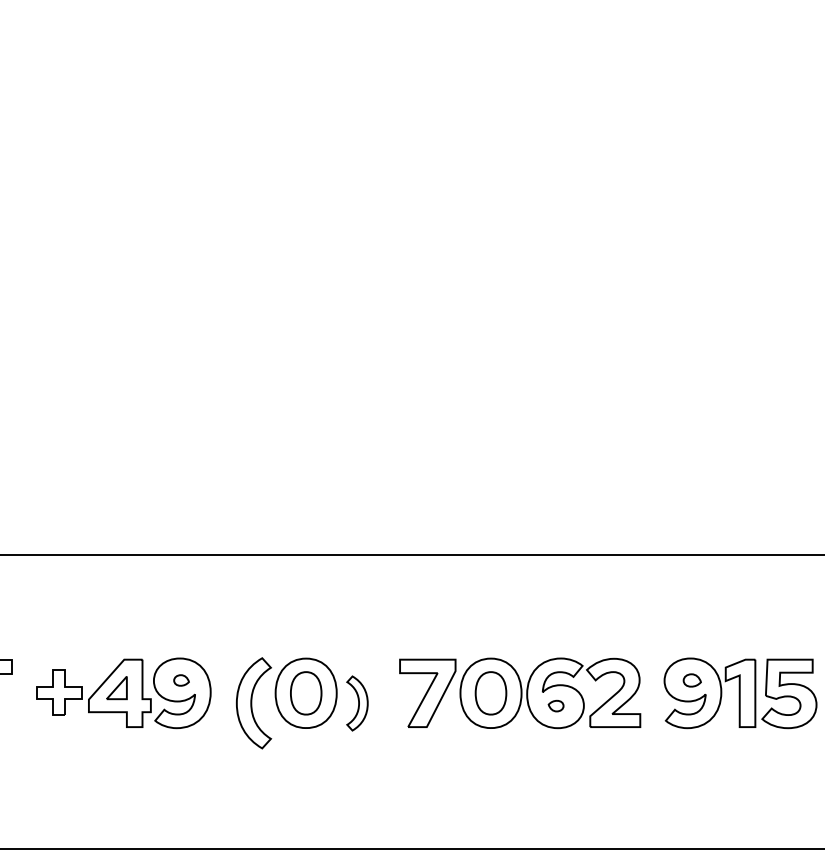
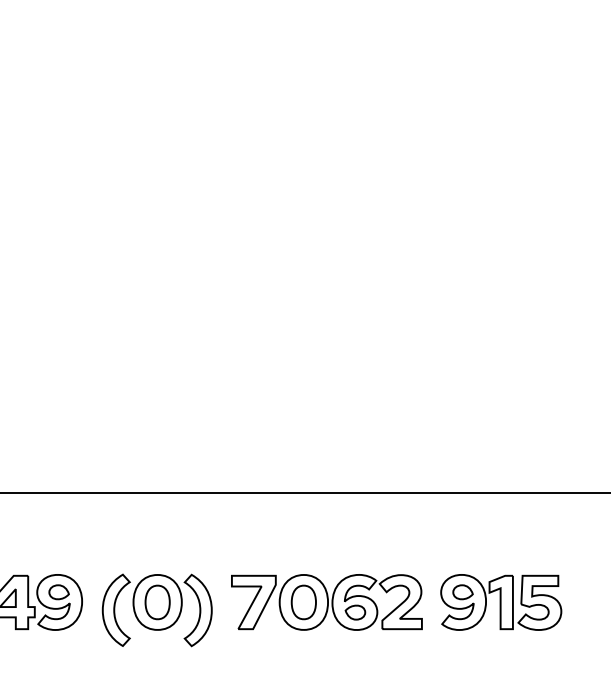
part: (181, 680) -> (59, 592), size x1.67
part: (692, 680) -> (463, 592), size x1.43
part: (357, 703) -> (198, 610), size x1.67
part: (555, 705) -> (354, 612), size x1.67

